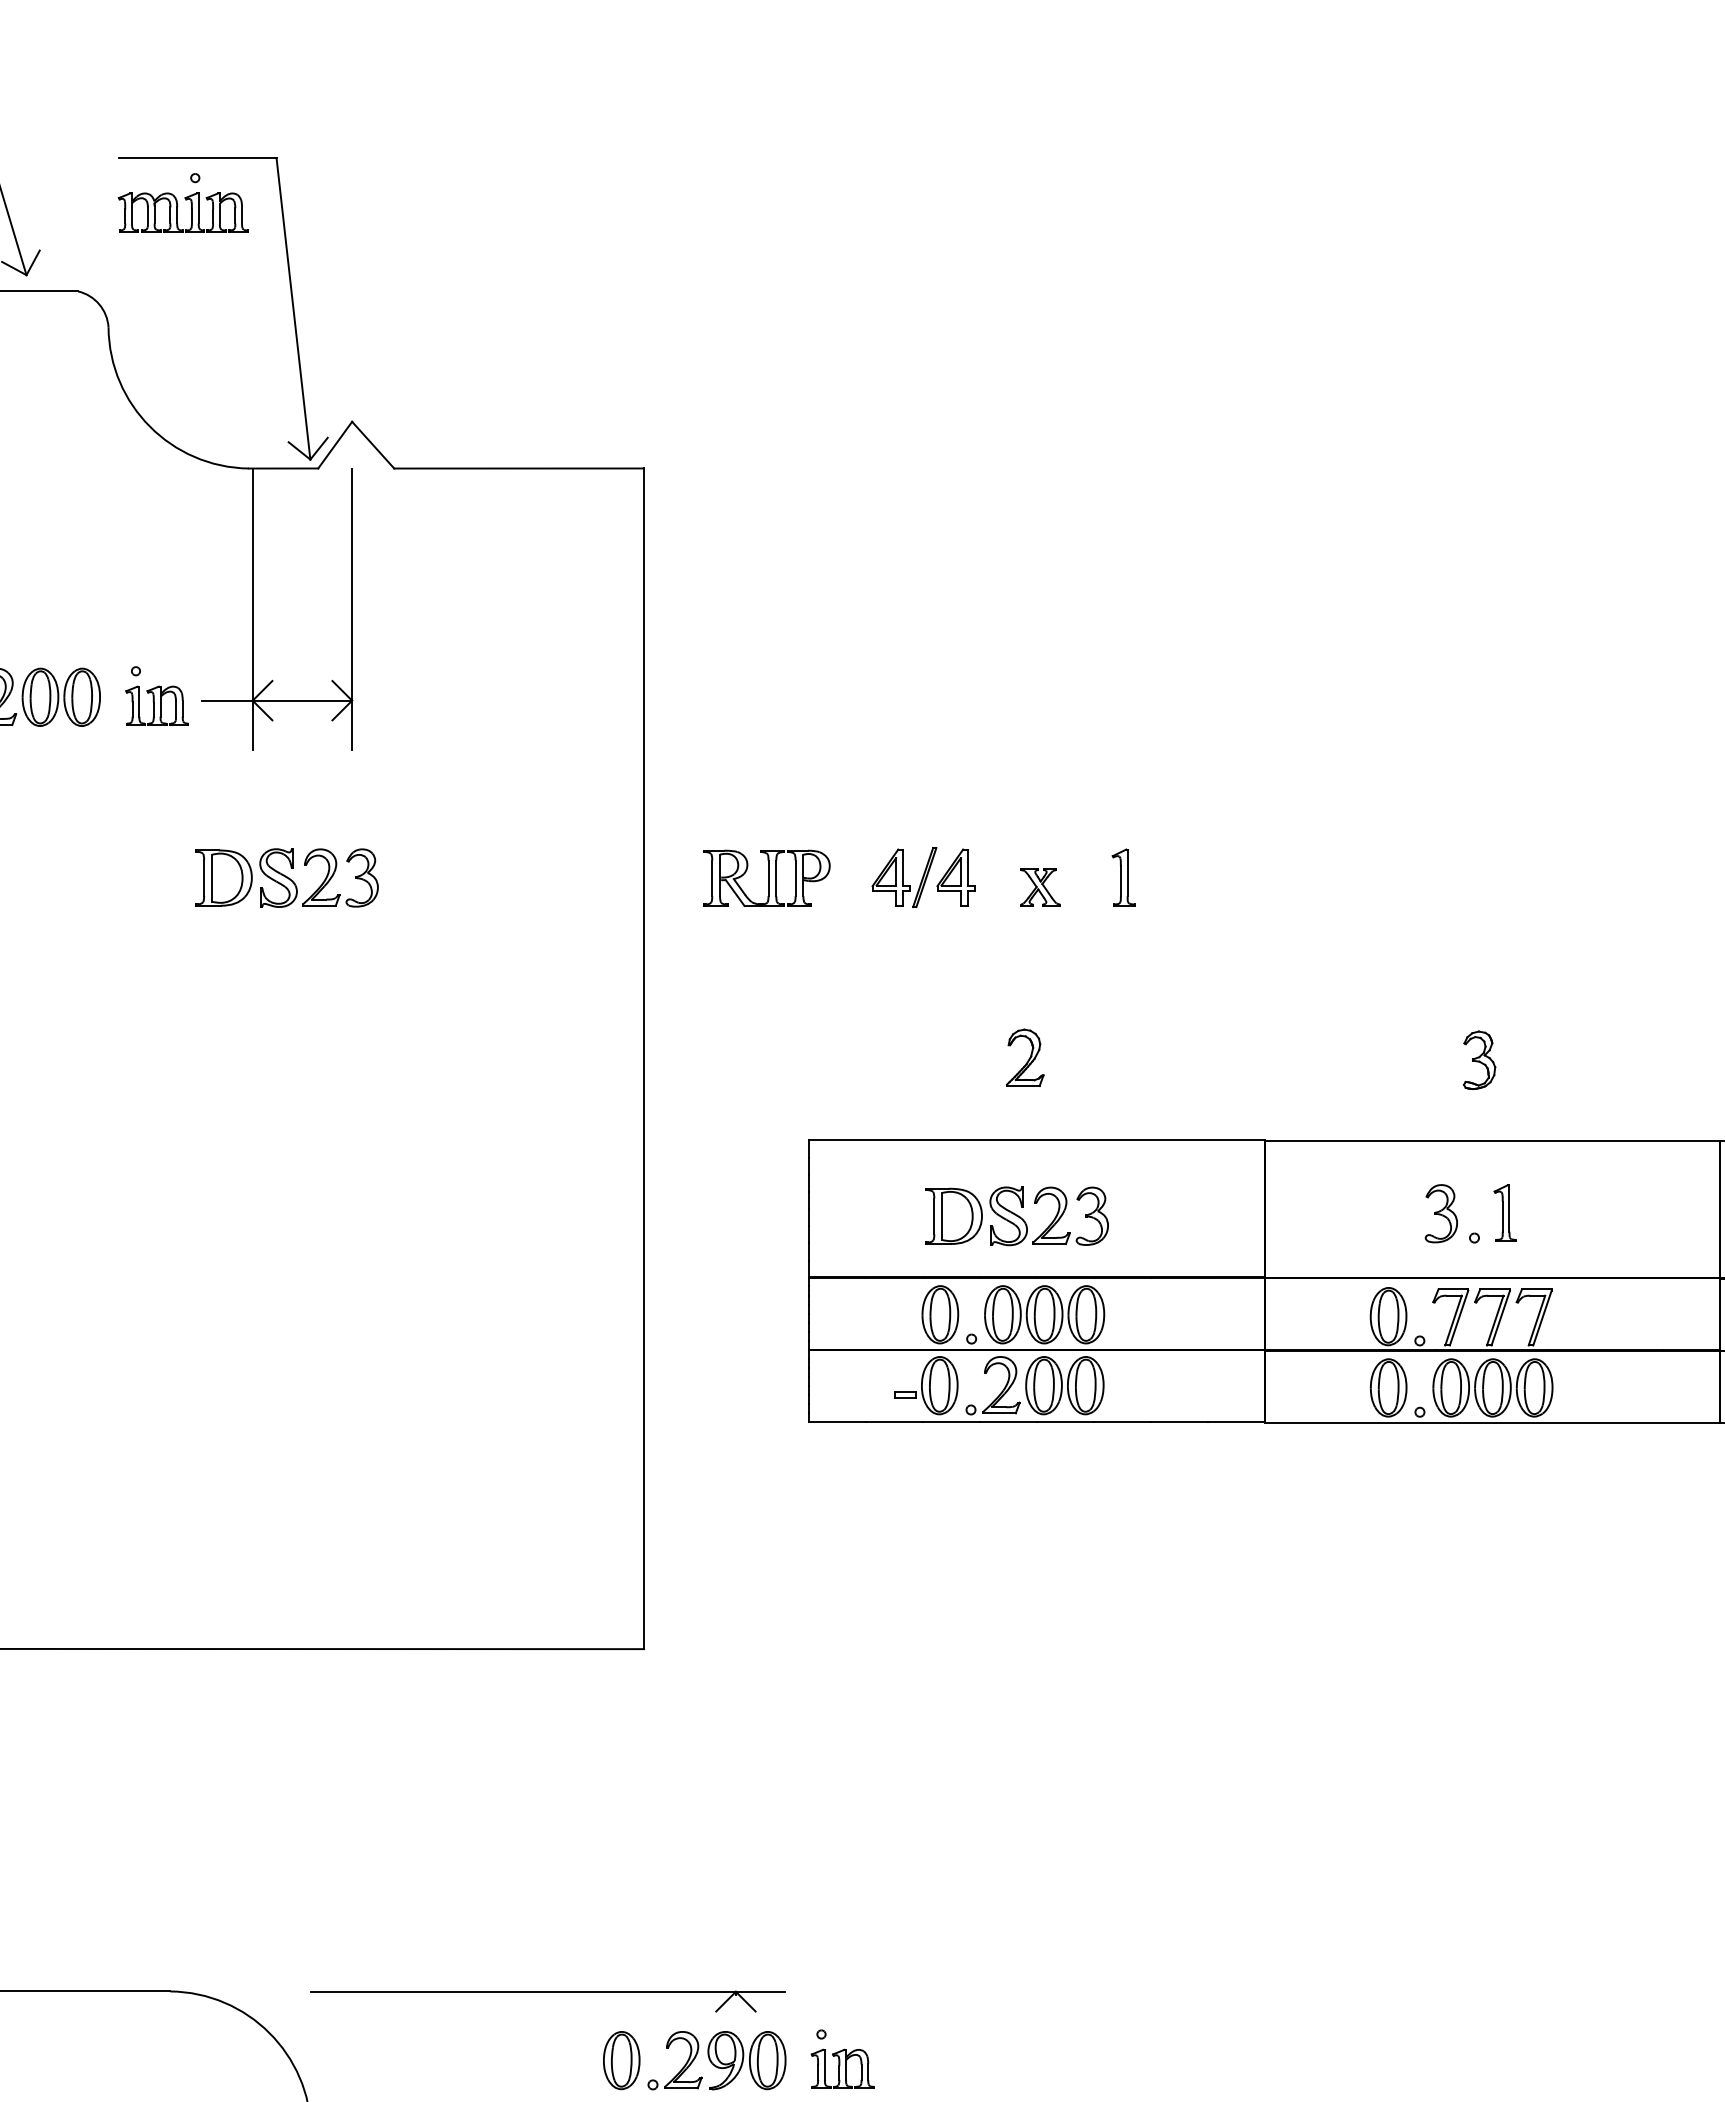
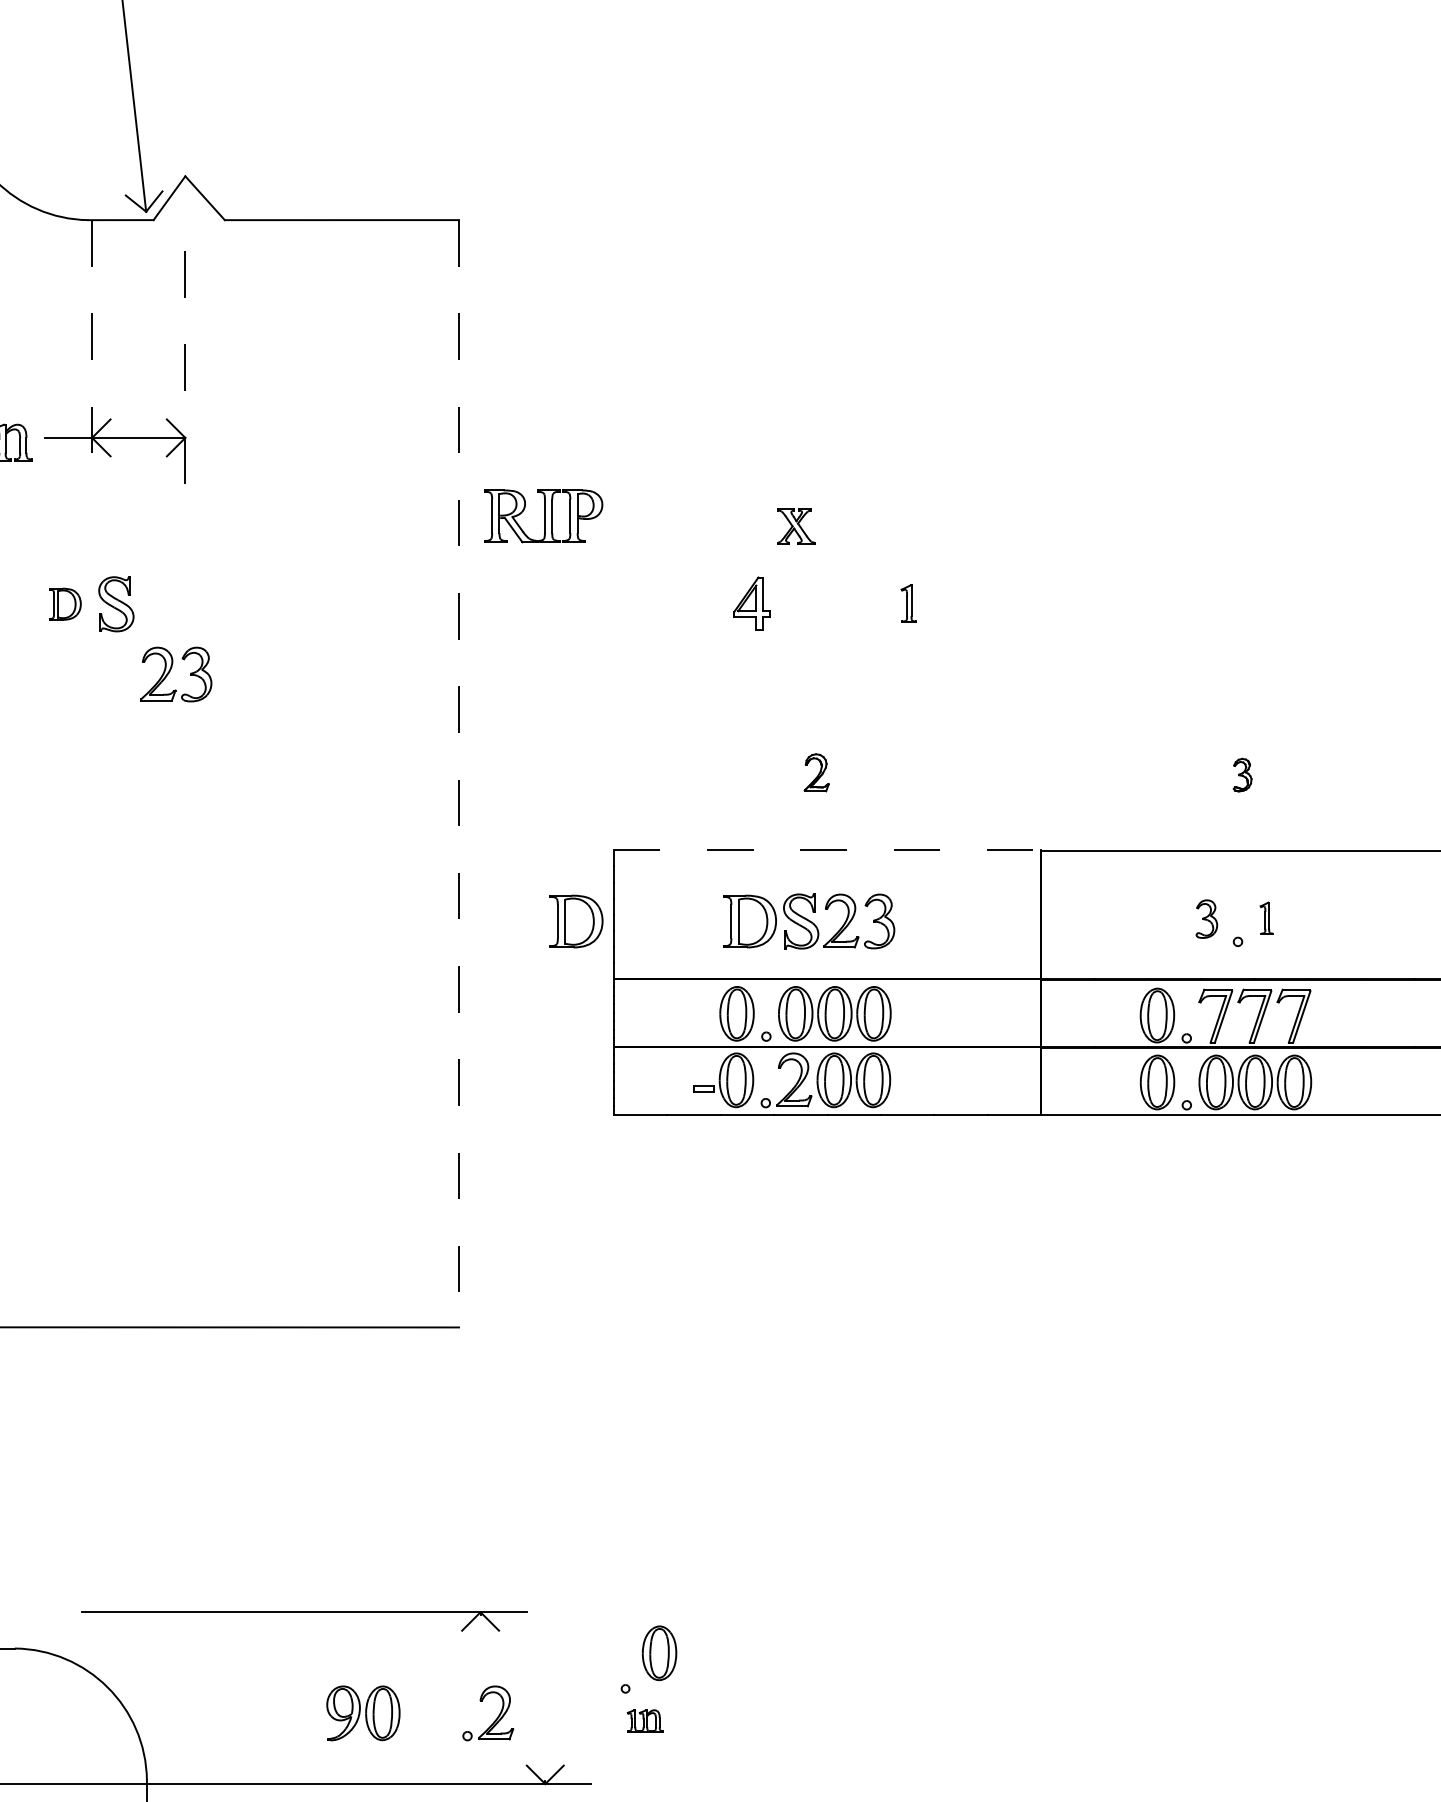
line: (252, 609) -> (91, 352), solid -> dashed
line: (352, 609) -> (185, 352), solid -> dashed
part: (334, 874) -> (170, 671), moved
part: (223, 877) -> (64, 603), size x0.6
part: (766, 877) -> (543, 515), moved
part: (904, 877) -> (703, 603), removed
part: (1123, 877) -> (908, 603), size x0.7
part: (1040, 887) -> (796, 526), moved
part: (1025, 1057) -> (816, 772), size x0.7
line: (643, 1059) -> (458, 774), solid -> dashed
part: (1479, 1059) -> (1242, 774), size x0.6
line: (1036, 1140) -> (827, 850), solid -> dashed
part: (1504, 1212) -> (1266, 917), size x0.6
part: (1440, 1213) -> (1206, 918), size x0.7
part: (768, 1215) -> (575, 920), added
part: (547, 1992) -> (303, 1612), moved
part: (621, 2060) -> (659, 1653), moved
part: (746, 2060) -> (362, 1713), moved
part: (842, 2068) -> (645, 1720), size x0.6

